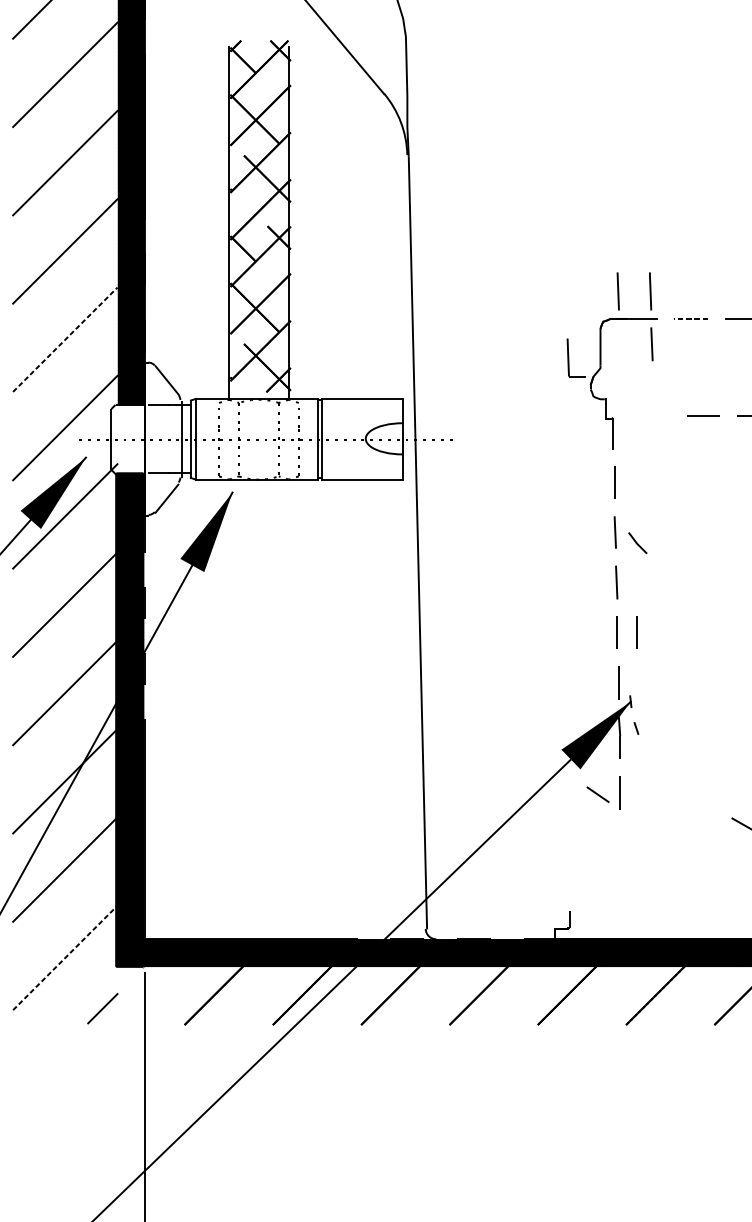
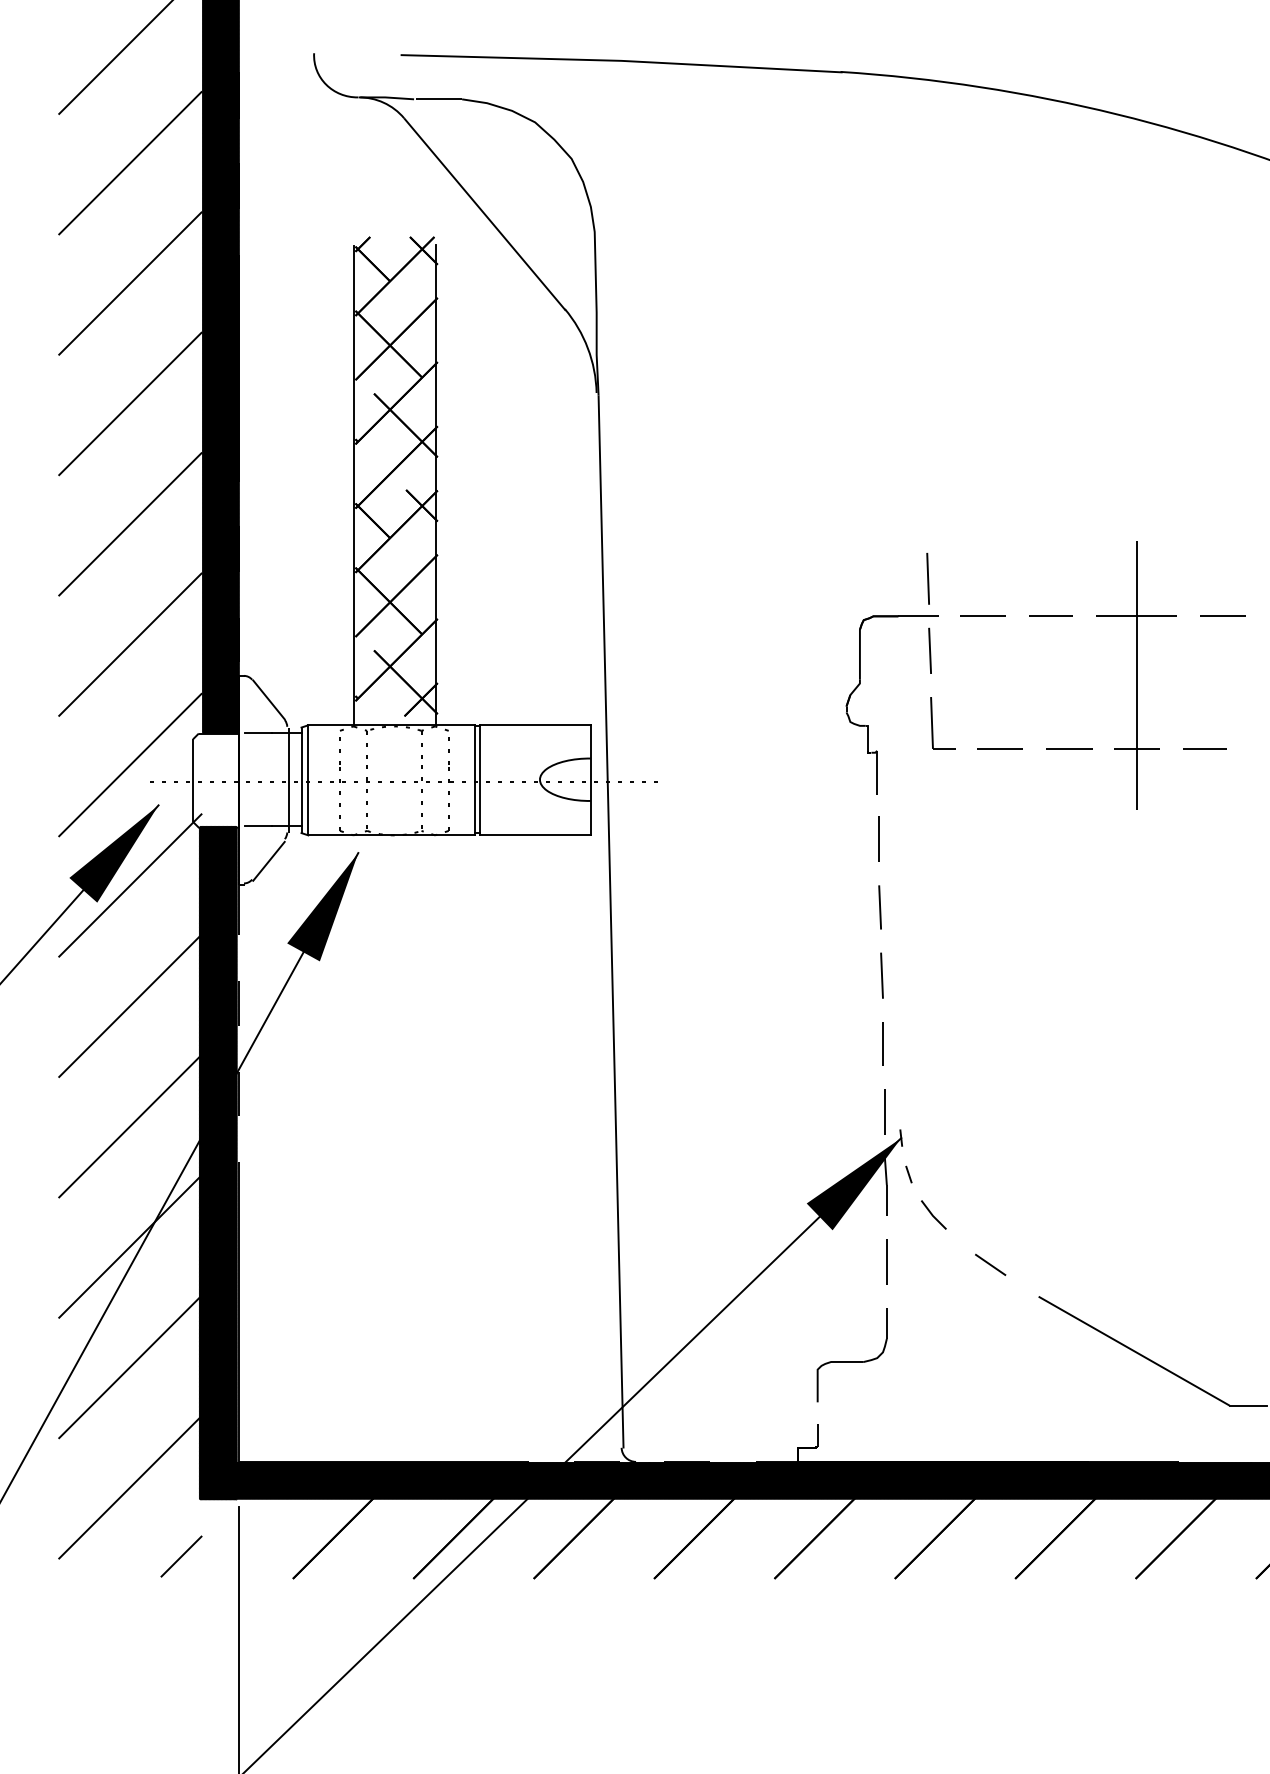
line: (617, 291) -> (883, 578), removed
line: (690, 319) -> (982, 616), dashed -> solid
line: (65, 339) -> (130, 644), dashed -> solid
part: (569, 360) -> (933, 726), moved
line: (637, 542) -> (933, 1214), moved
line: (636, 632) -> (908, 1043), removed
line: (597, 794) -> (990, 1264), moved
part: (594, 861) -> (851, 1355), added
line: (65, 958) -> (130, 1487), dashed -> solid

